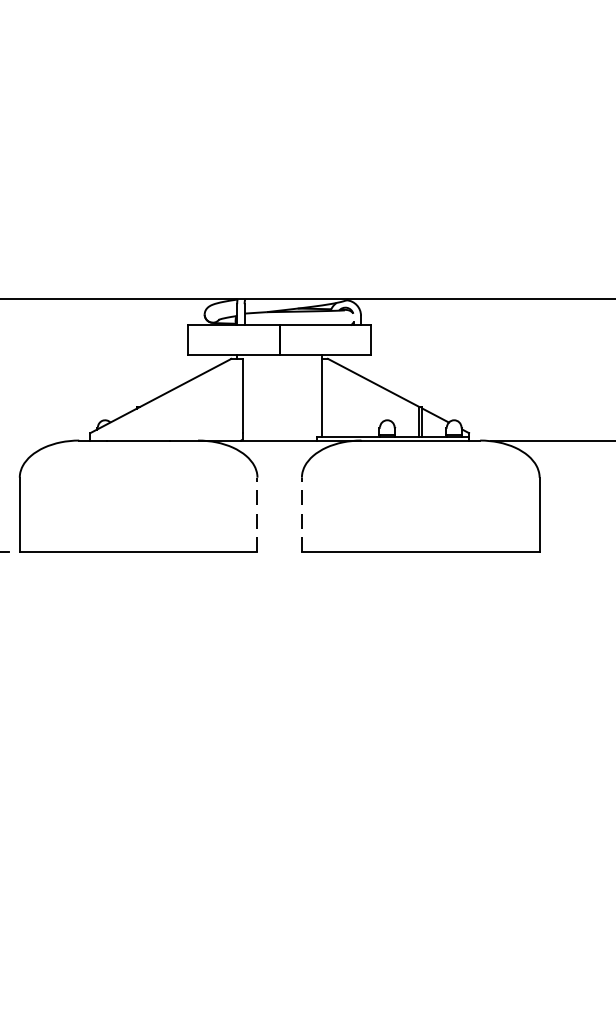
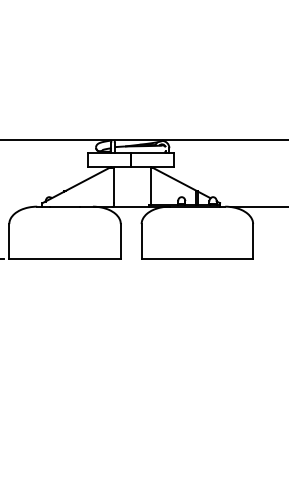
line: (256, 514) -> (120, 241), dashed -> solid
line: (301, 514) -> (141, 241), dashed -> solid

